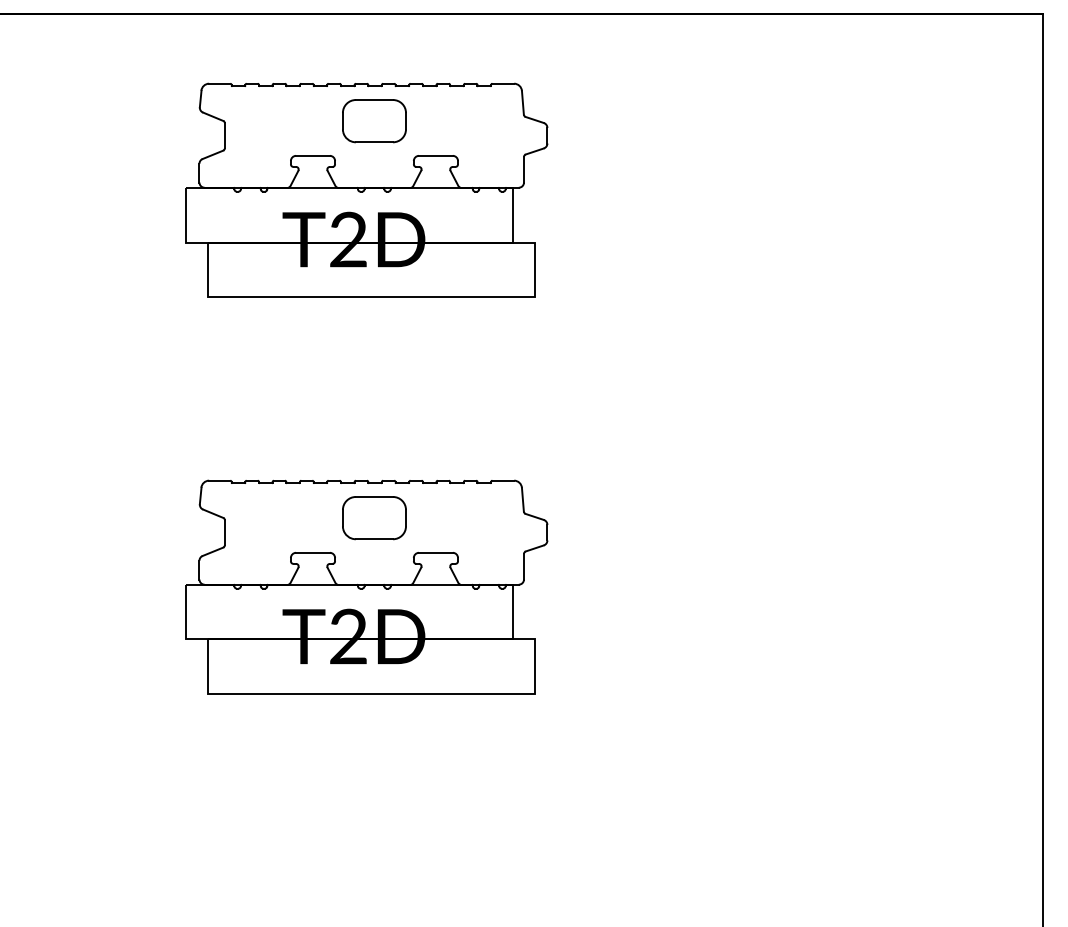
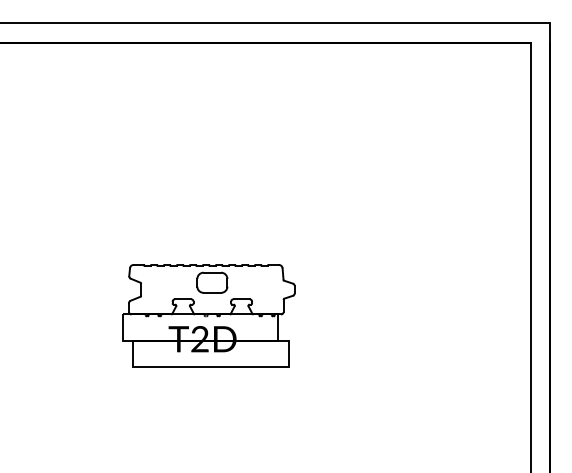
part: (366, 189) -> (208, 126), removed

